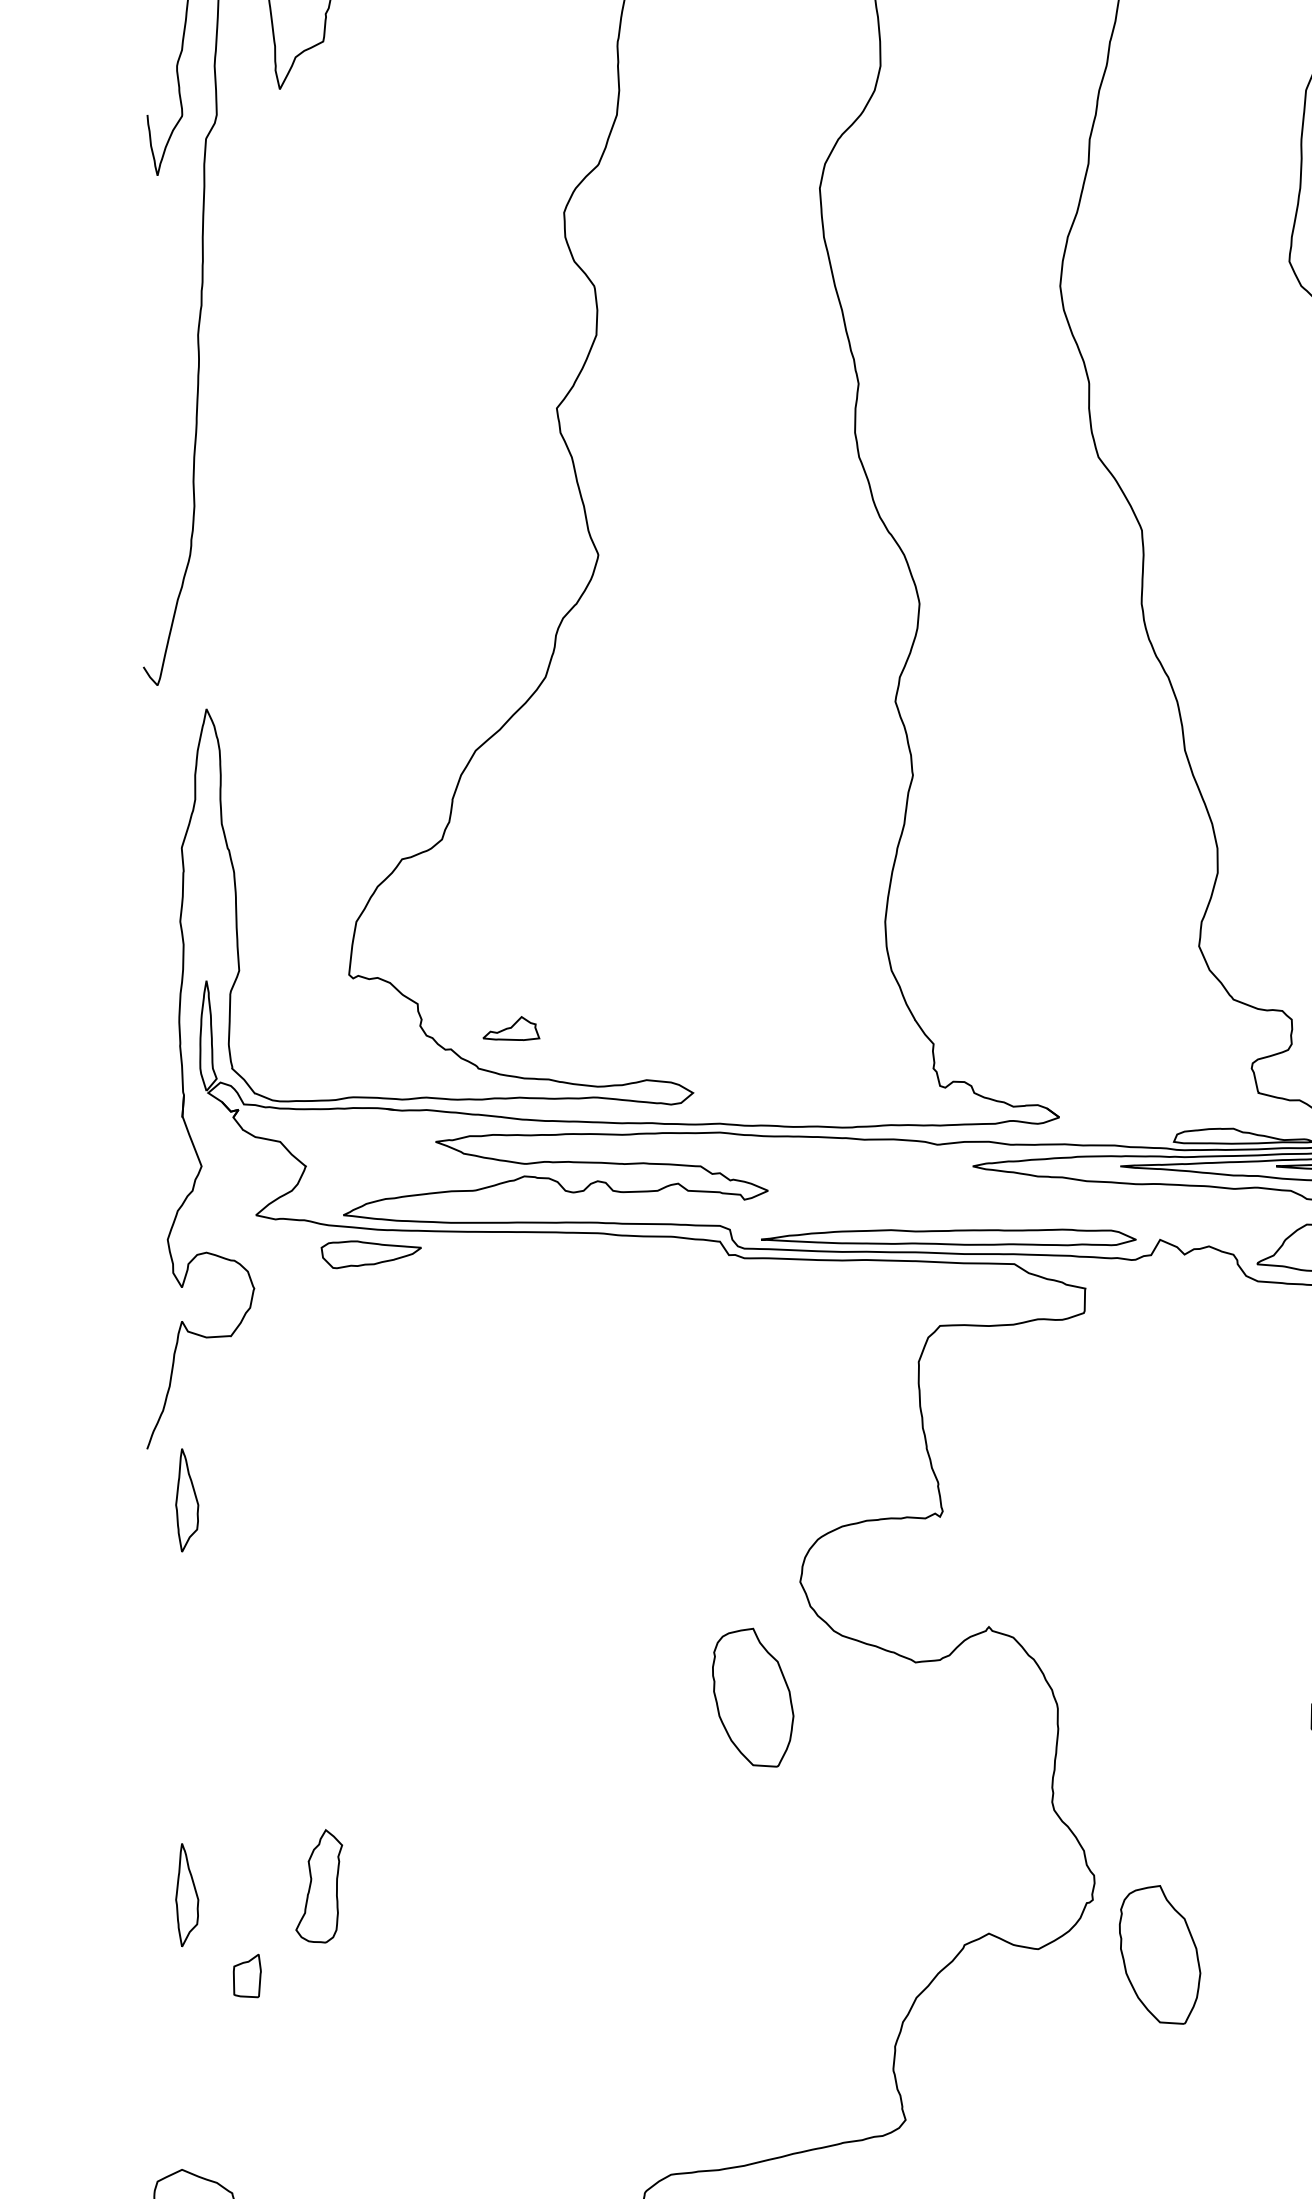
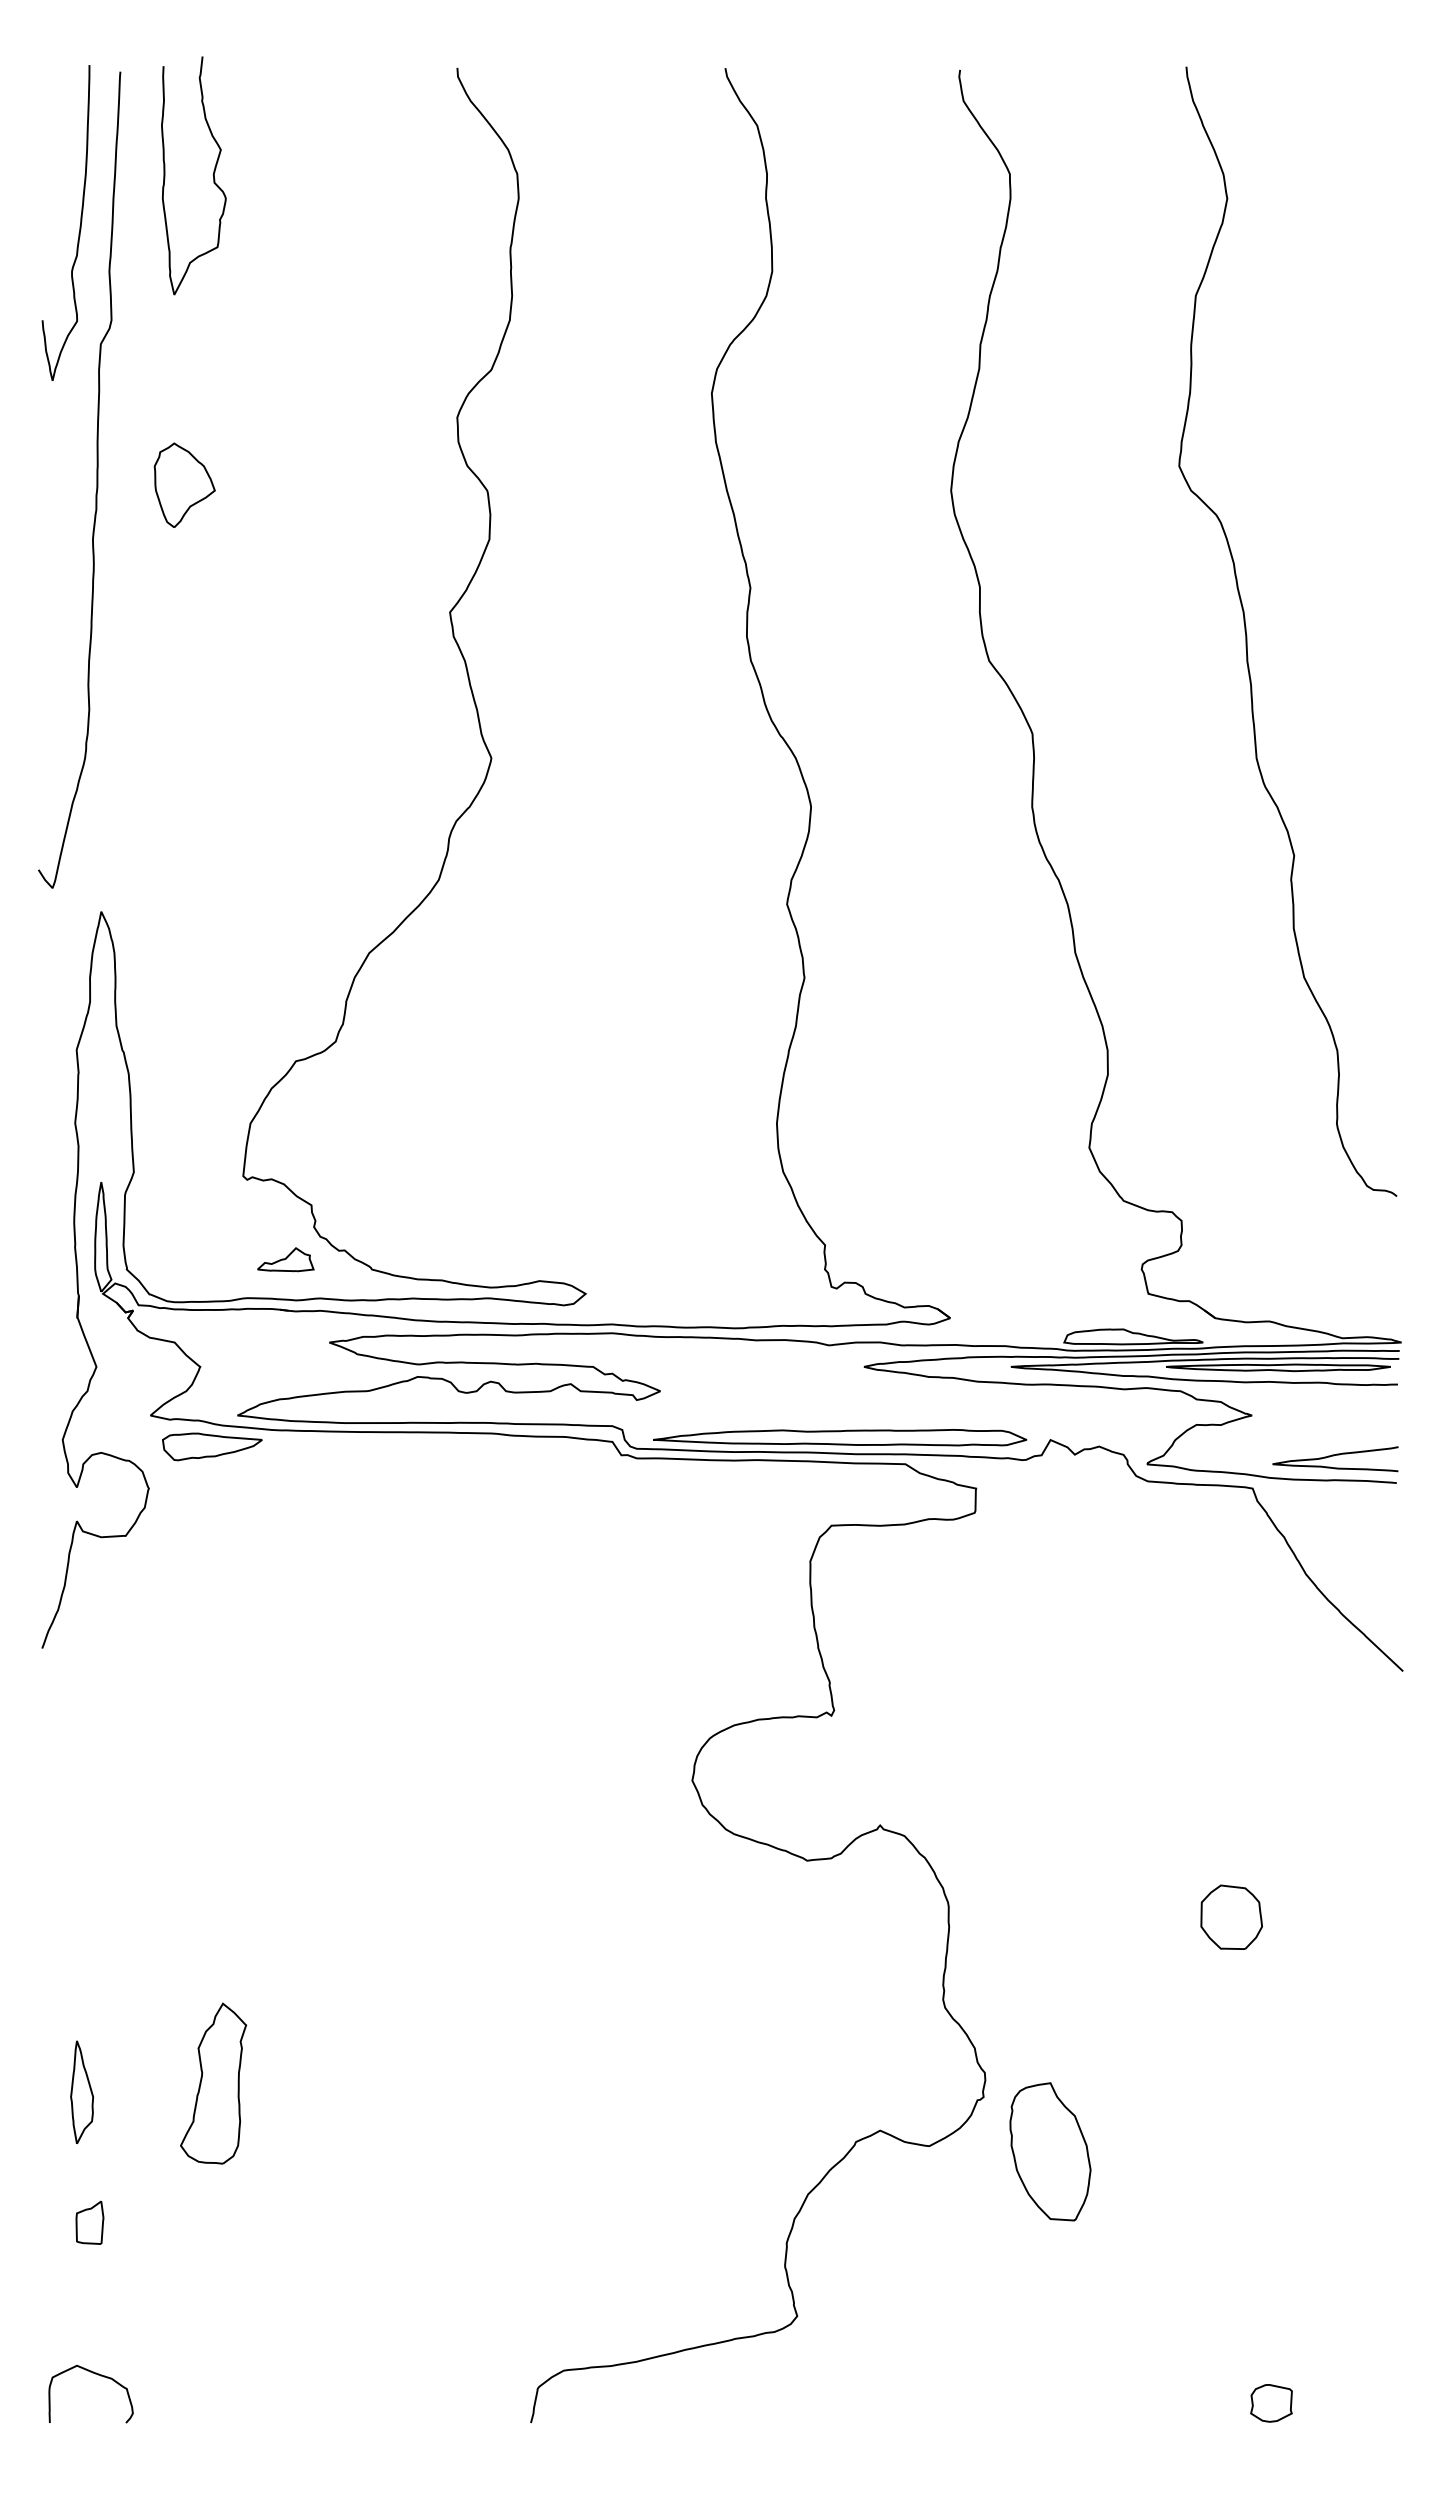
part: (290, 279) -> (184, 484), added
part: (511, 1028) -> (285, 1259), moved
part: (371, 1254) -> (212, 1446), moved
part: (187, 1500) -> (82, 1699), removed
part: (753, 1697) -> (645, 1895), removed
part: (319, 1886) -> (213, 2083), size x1.43
part: (246, 1975) -> (89, 2222), moved

